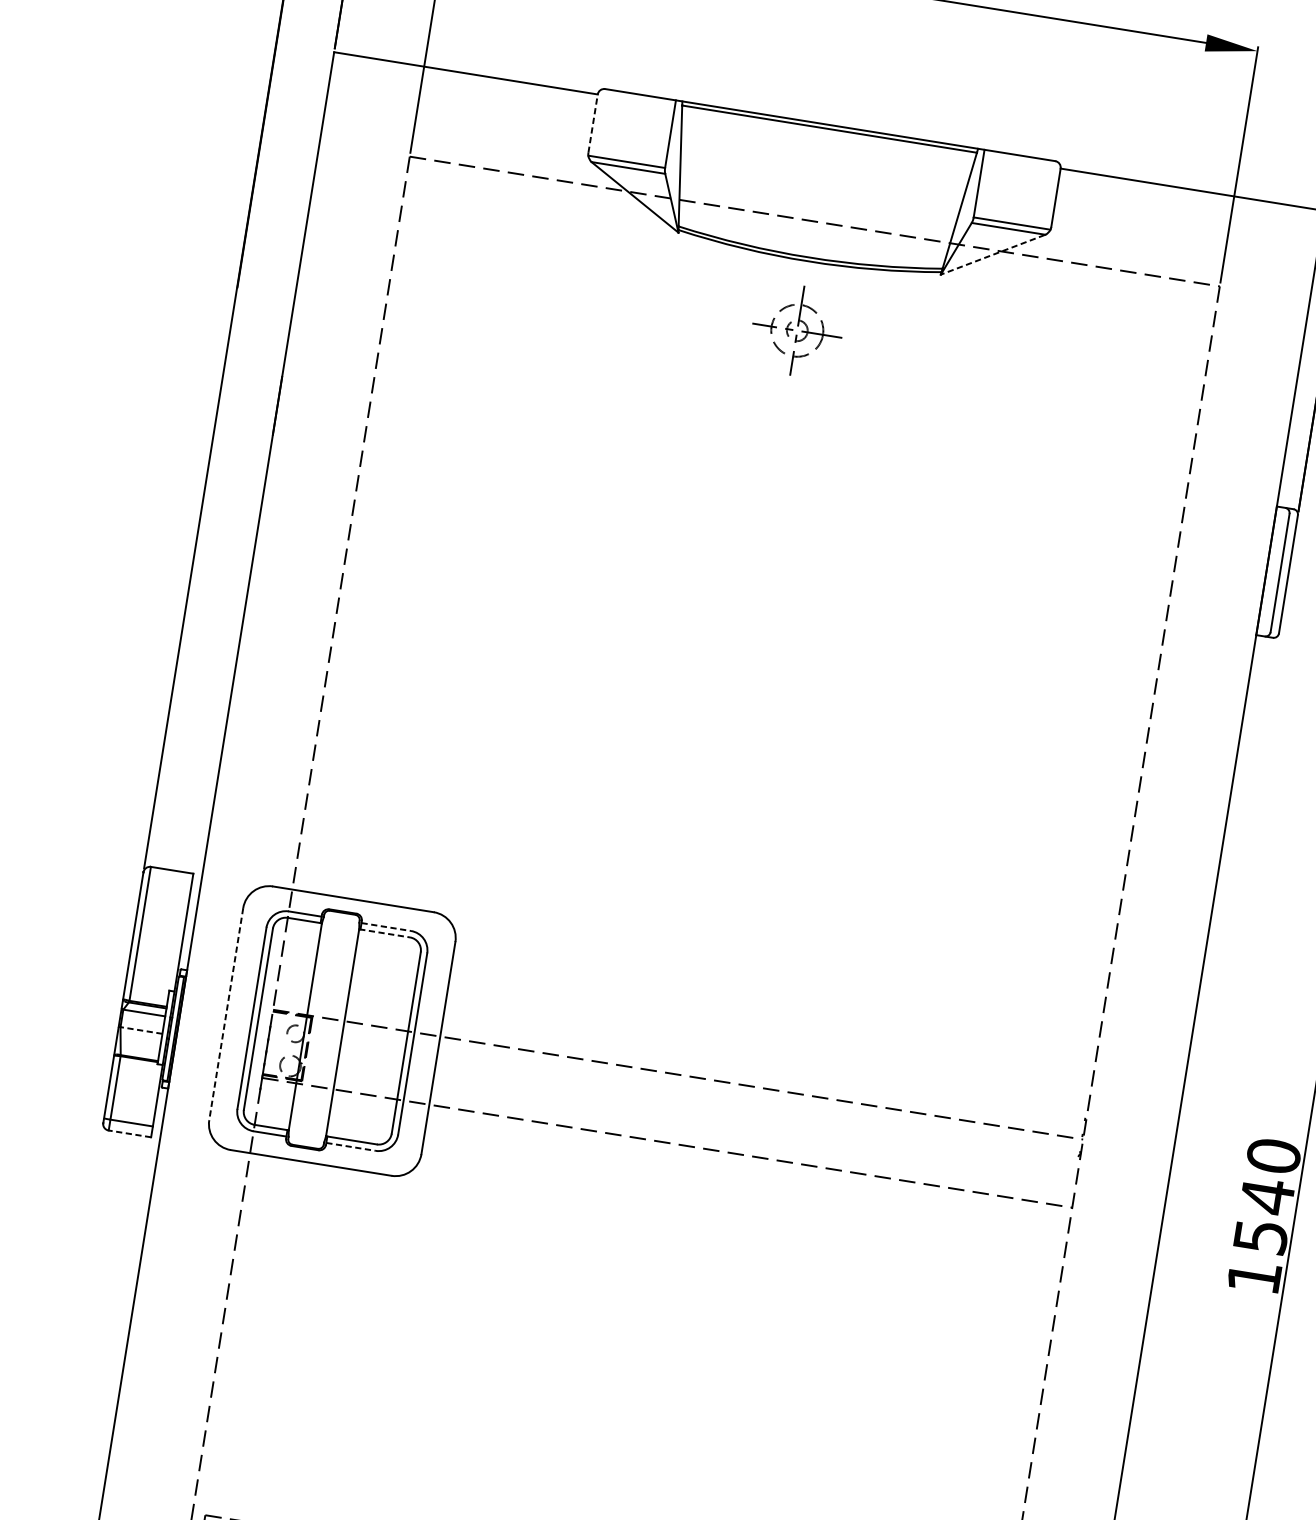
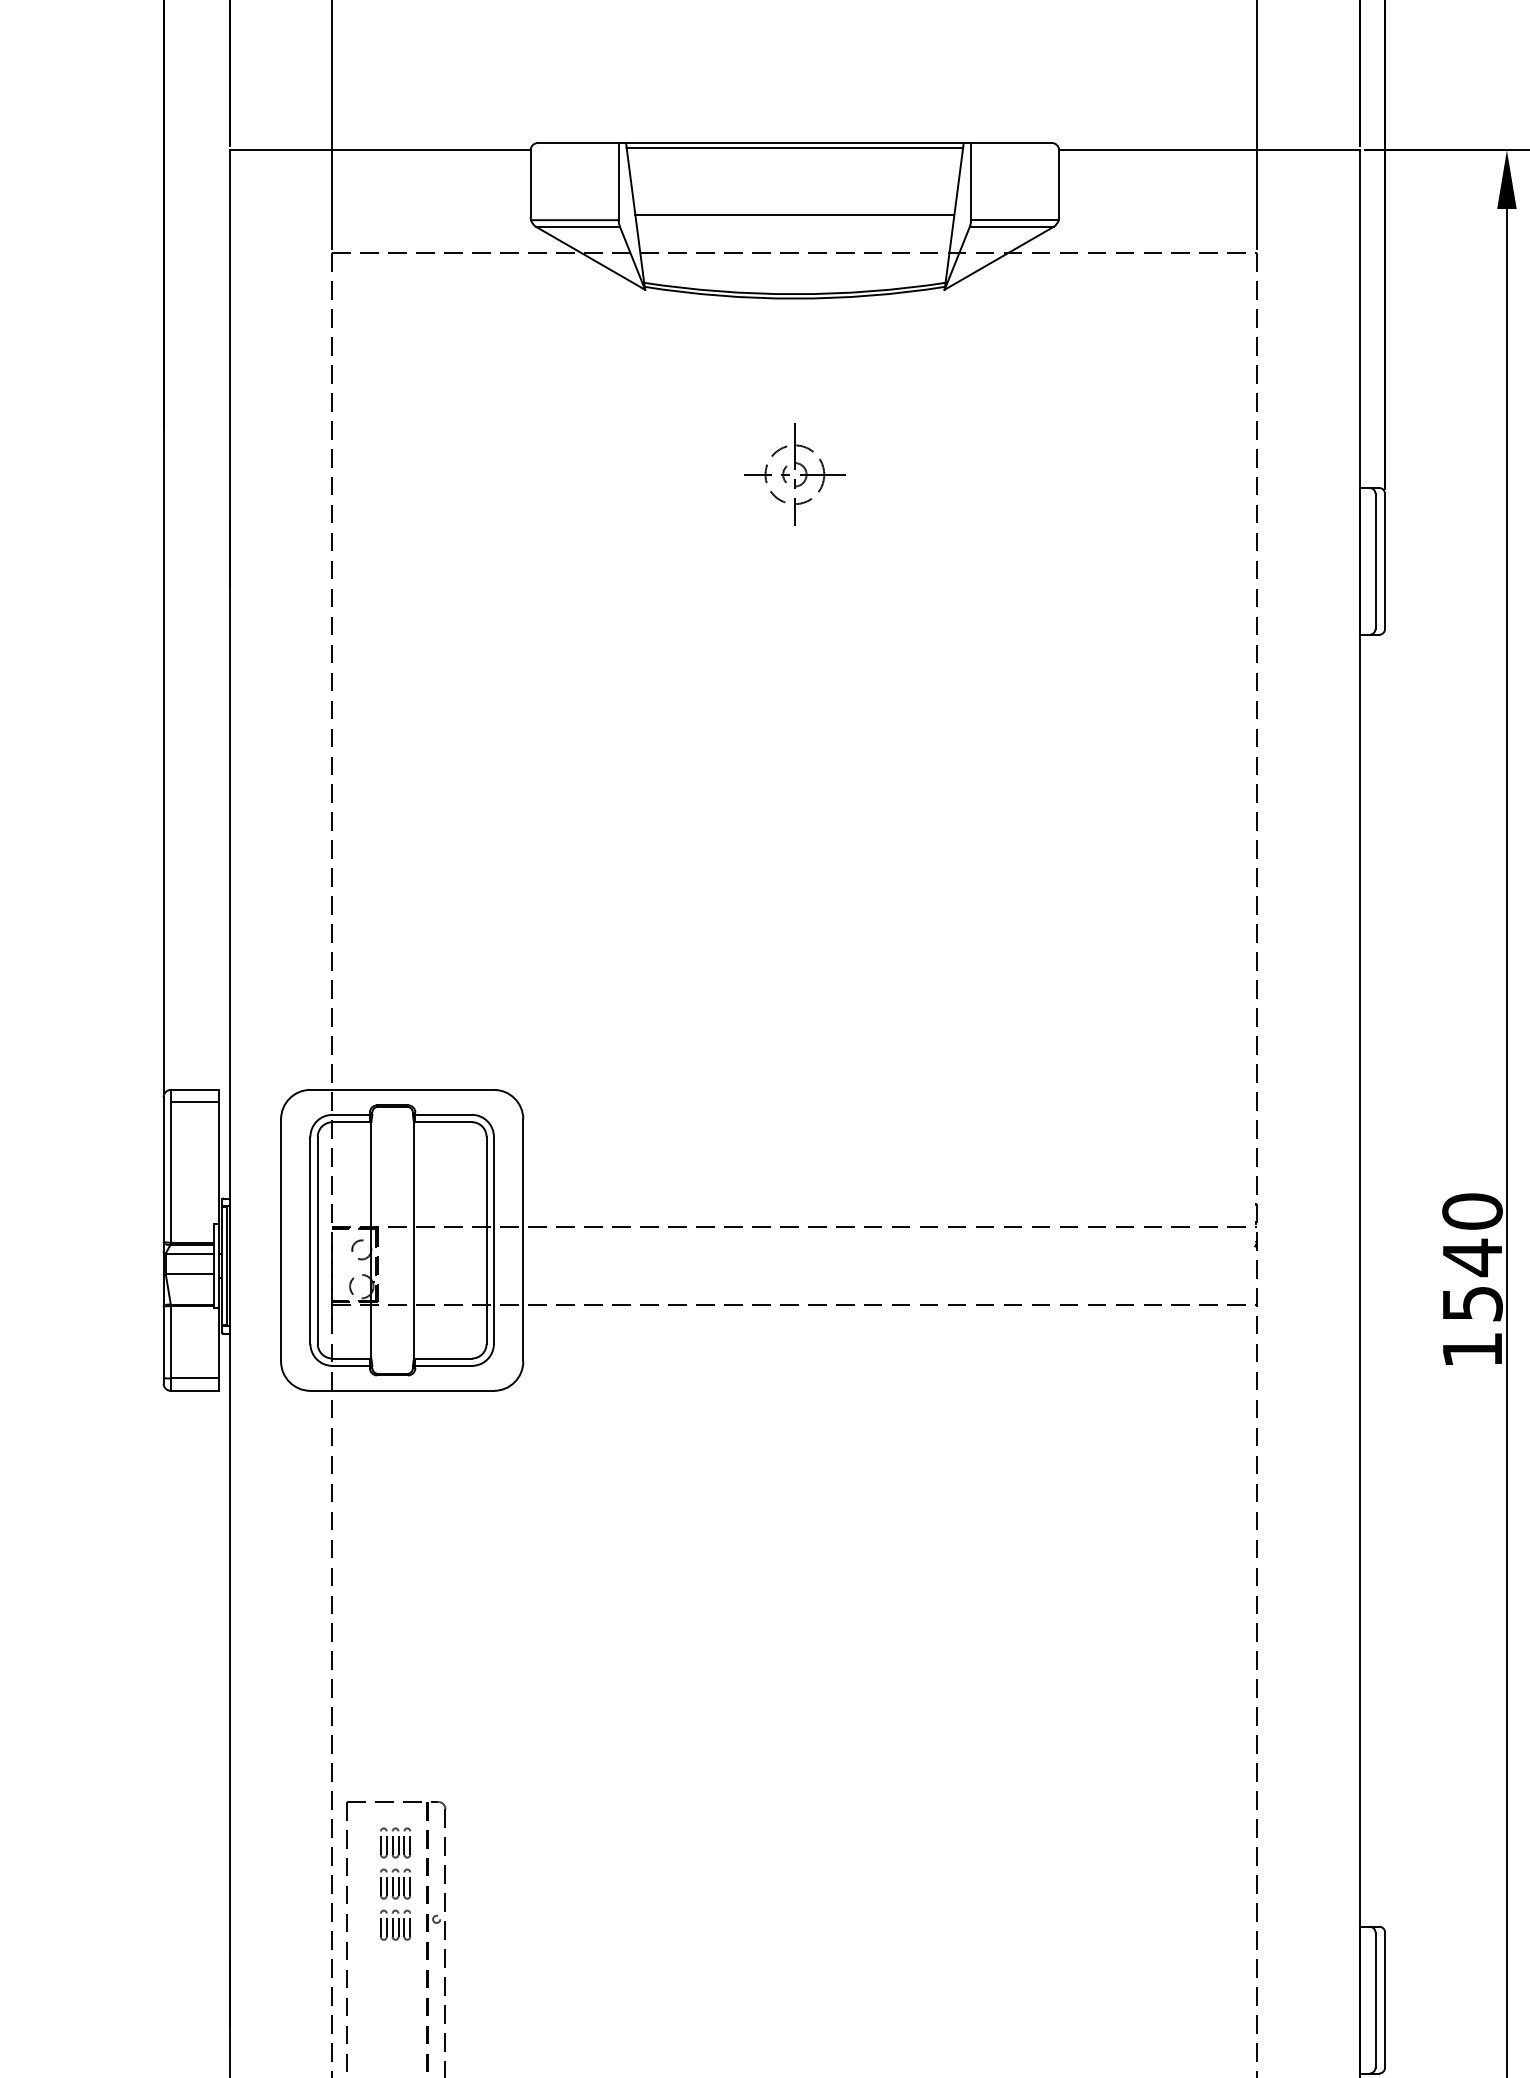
line: (593, 123) -> (530, 183), dashed -> solid
line: (819, 188) -> (794, 215), added
line: (992, 254) -> (998, 258), dashed -> solid
part: (797, 330) -> (794, 474), moved
line: (169, 880) -> (194, 1101), added
line: (387, 926) -> (444, 1114), dashed -> solid
line: (384, 933) -> (442, 1122), dashed -> solid
line: (226, 1014) -> (281, 1240), dashed -> solid
line: (141, 1030) -> (189, 1273), dashed -> solid
line: (129, 1133) -> (194, 1390), dashed -> solid
line: (351, 1146) -> (444, 1365), dashed -> solid

